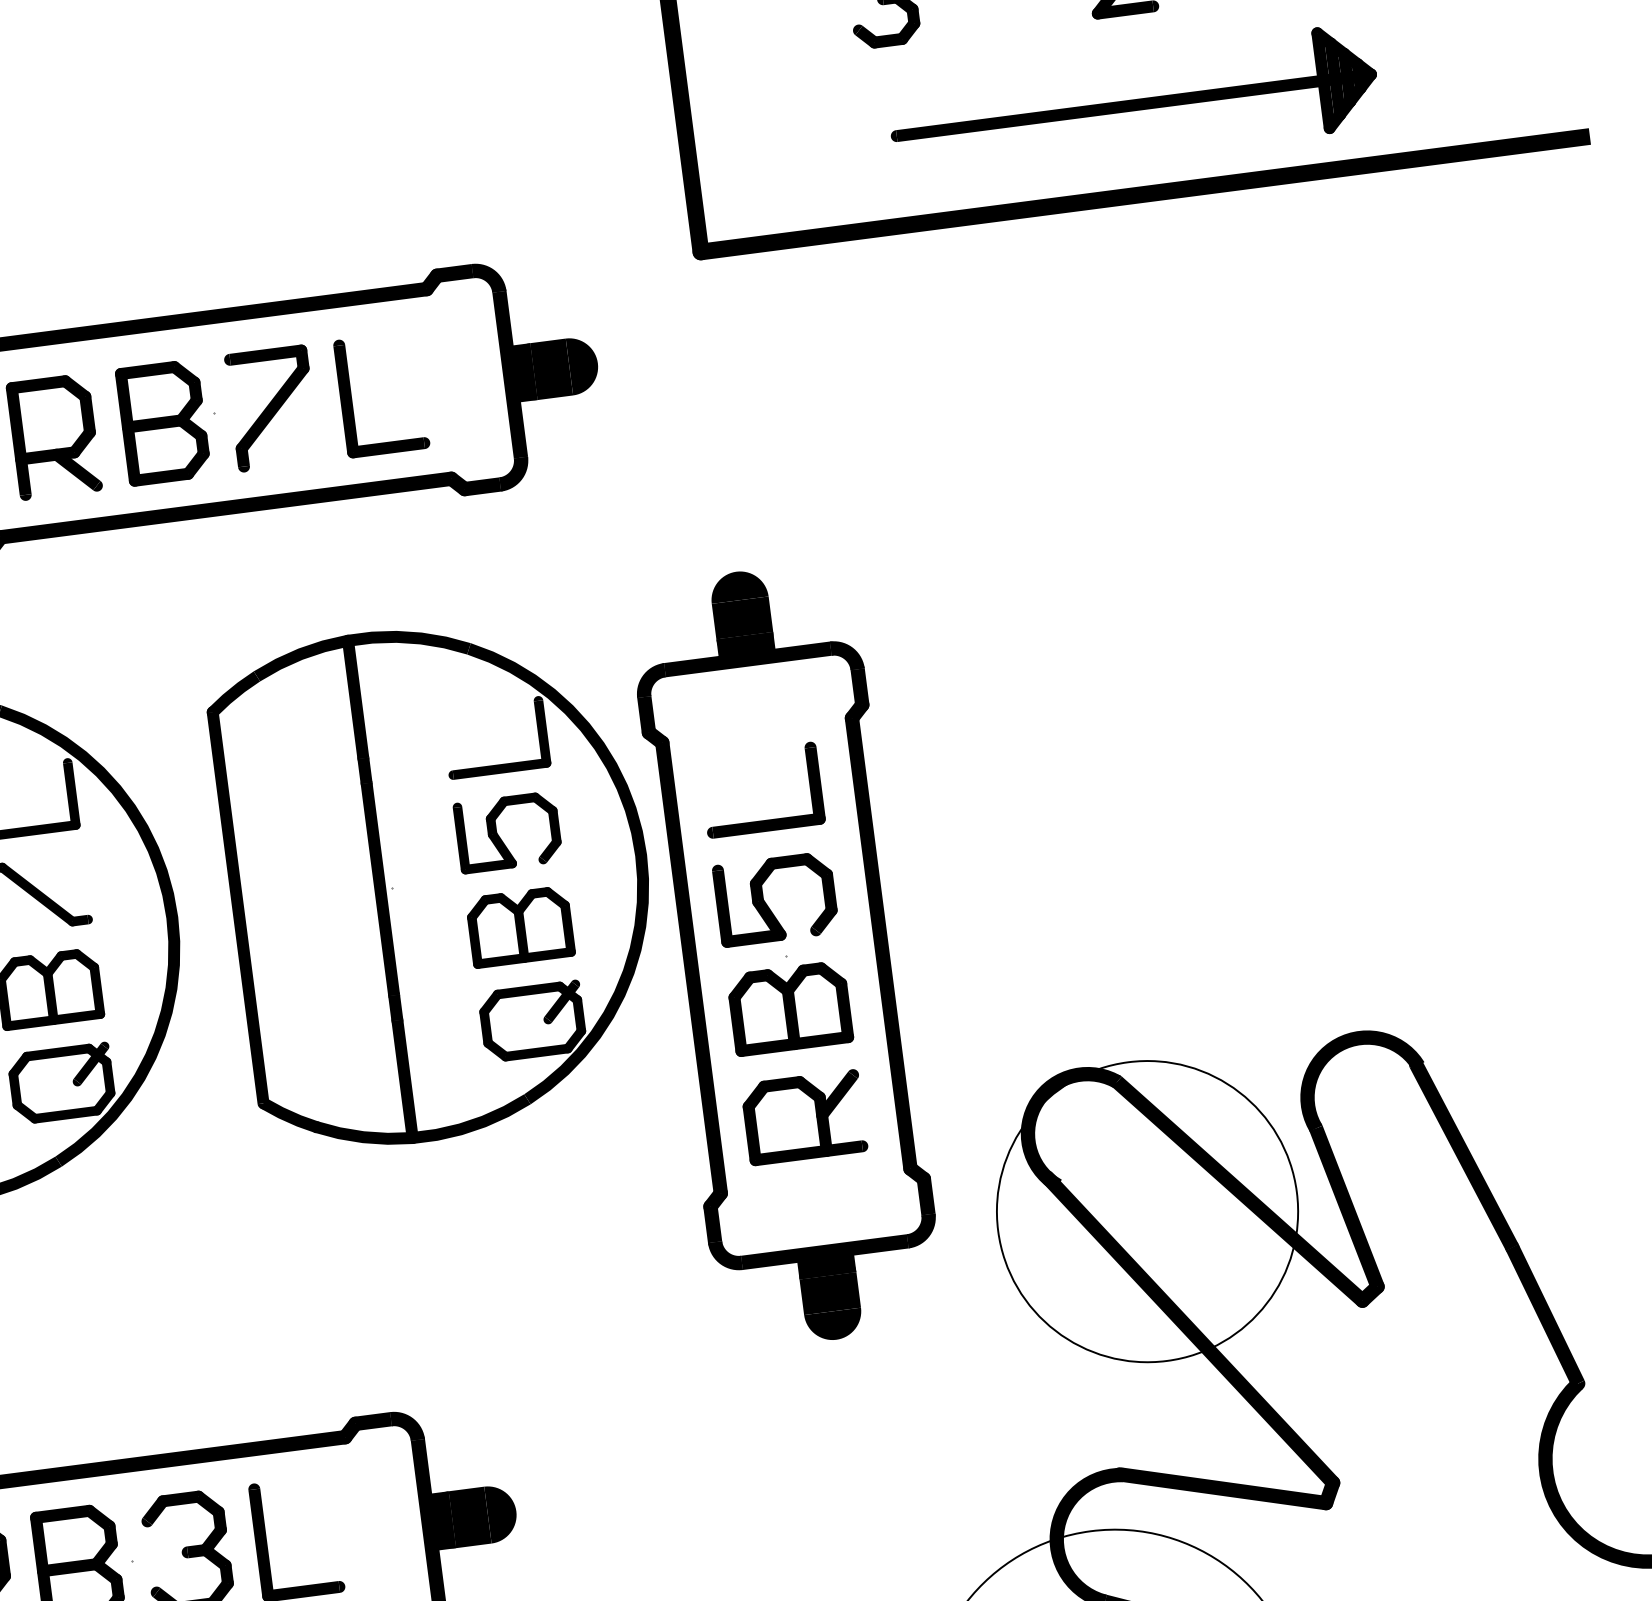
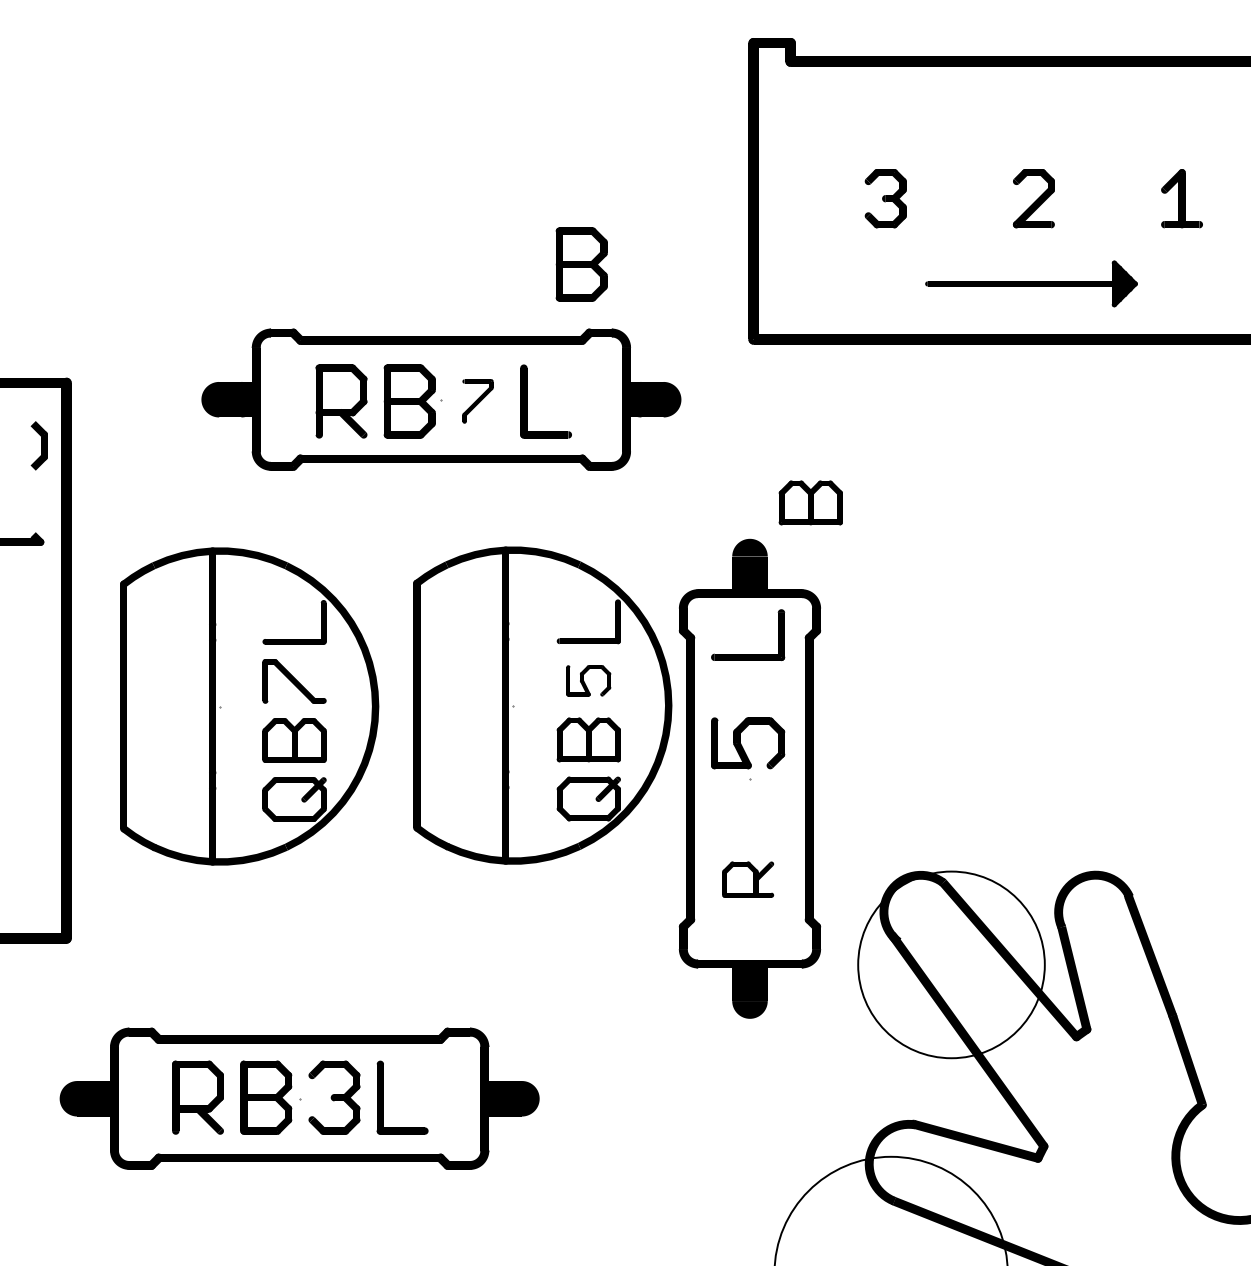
part: (1133, 104) -> (1031, 283), size x0.7
part: (409, 167) -> (581, 264), added
part: (271, 408) -> (477, 401), size x0.6
part: (825, 501) -> (810, 502), added
part: (766, 821) -> (748, 654), moved
part: (507, 831) -> (588, 680), size x0.7
part: (790, 1008) -> (748, 811), removed
part: (804, 1117) -> (748, 879), size x0.7

